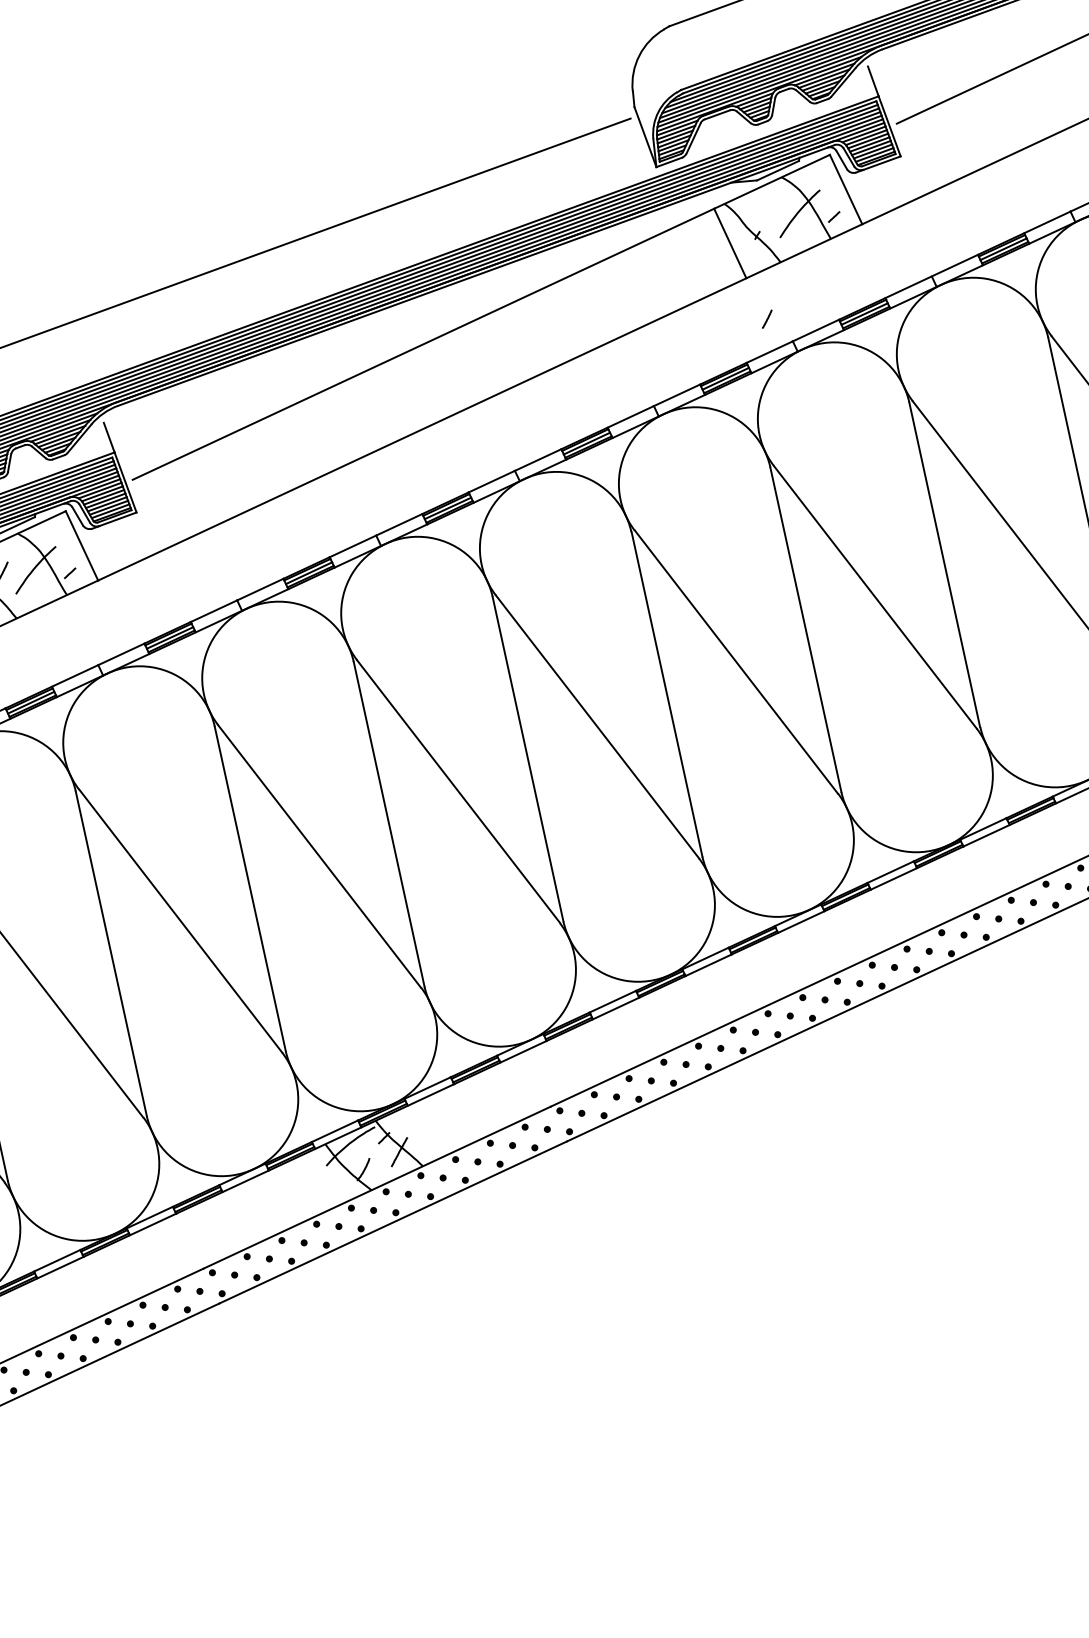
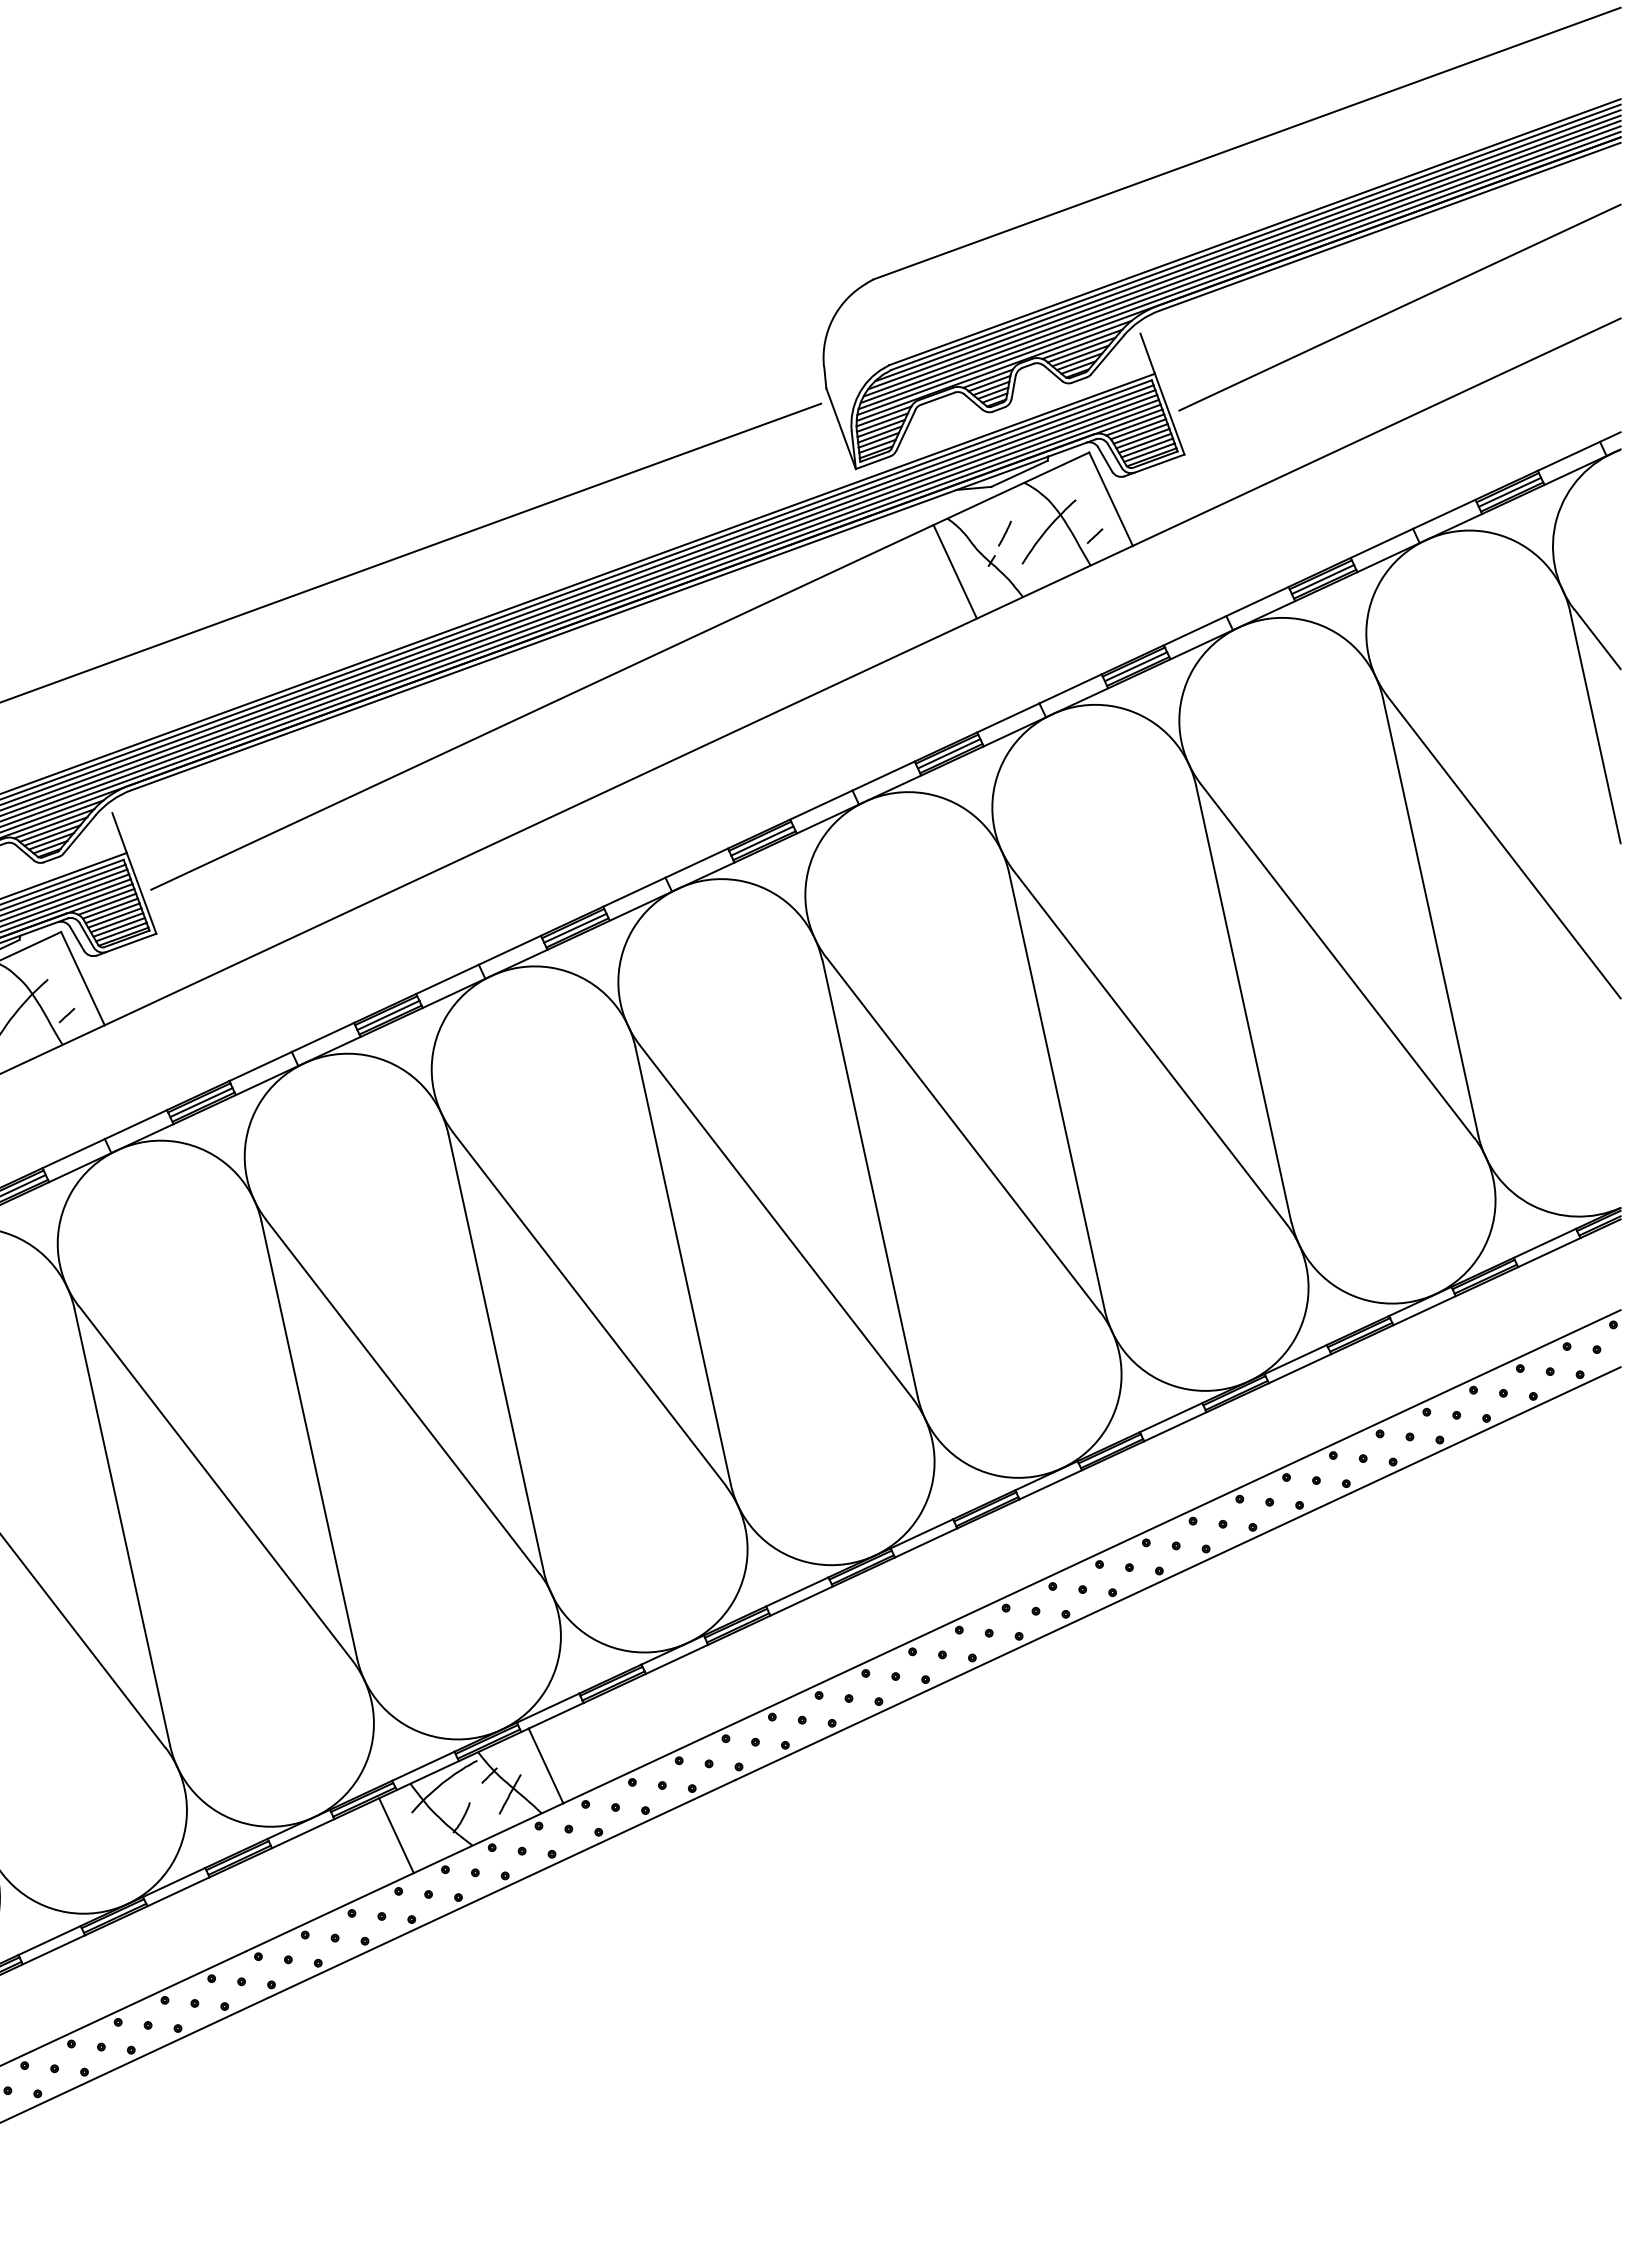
line: (766, 319) -> (1004, 533), moved
line: (425, 1130) -> (545, 1765), added
line: (315, 1182) -> (396, 1835), added

